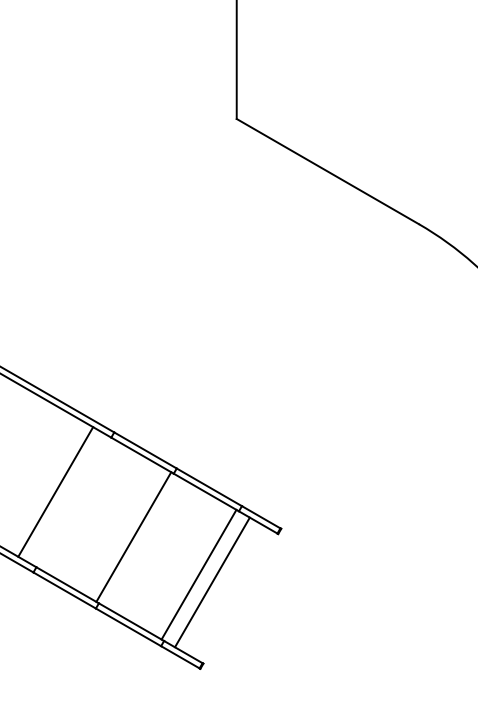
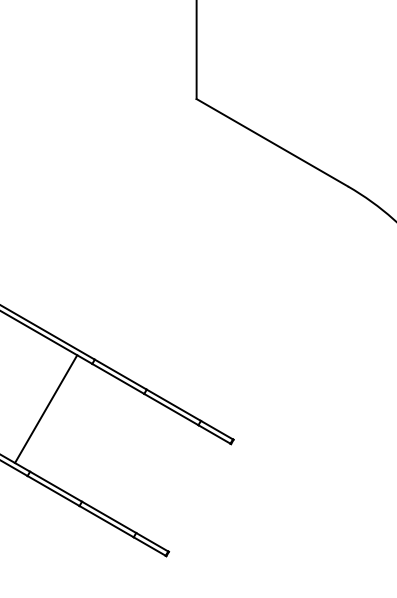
line: (133, 536) -> (110, 446), removed
line: (198, 574) -> (164, 477), removed
line: (212, 582) -> (176, 484), removed

